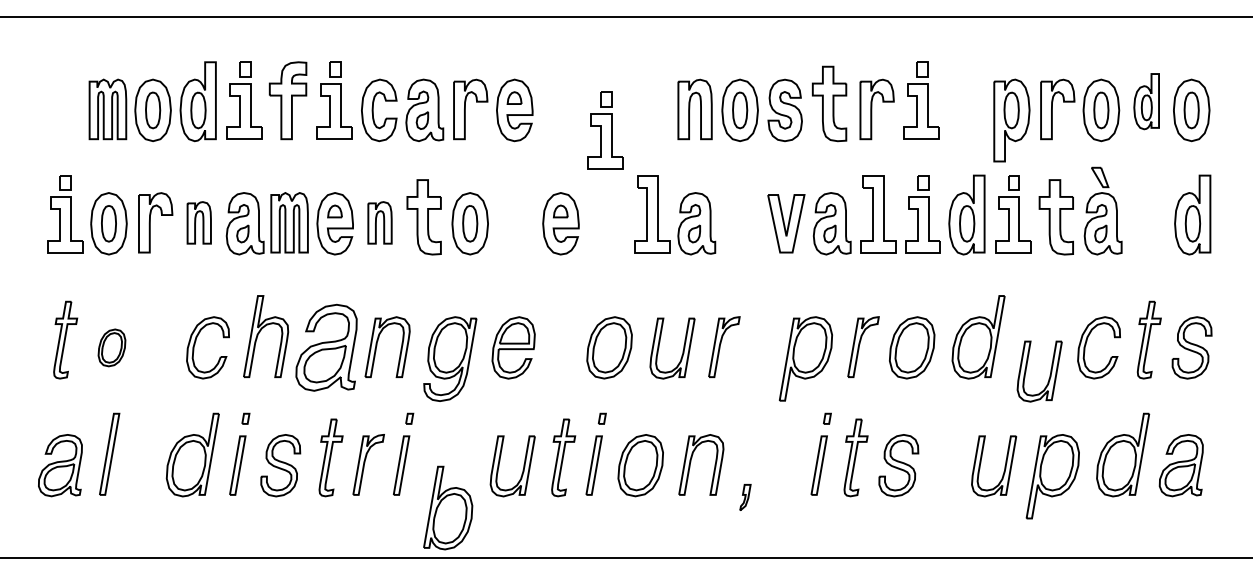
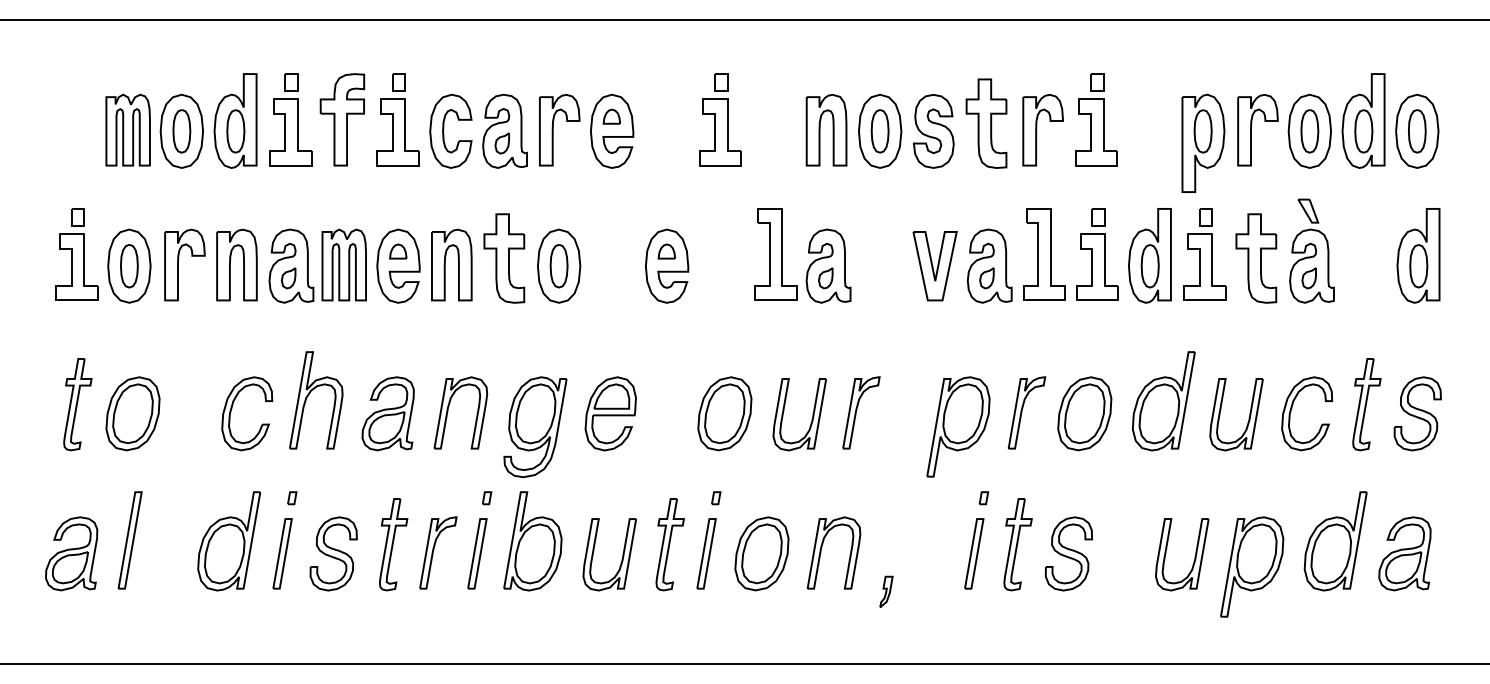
part: (1146, 101) -> (1363, 120), size x1.43
part: (605, 130) -> (720, 119), moved
part: (198, 222) -> (235, 264), size x1.43
part: (379, 222) -> (451, 264), size x1.43
part: (111, 347) -> (132, 413), size x1.67
part: (326, 347) -> (388, 413), size x0.71
part: (1049, 374) -> (1248, 418), moved
part: (448, 507) -> (533, 540), moved

